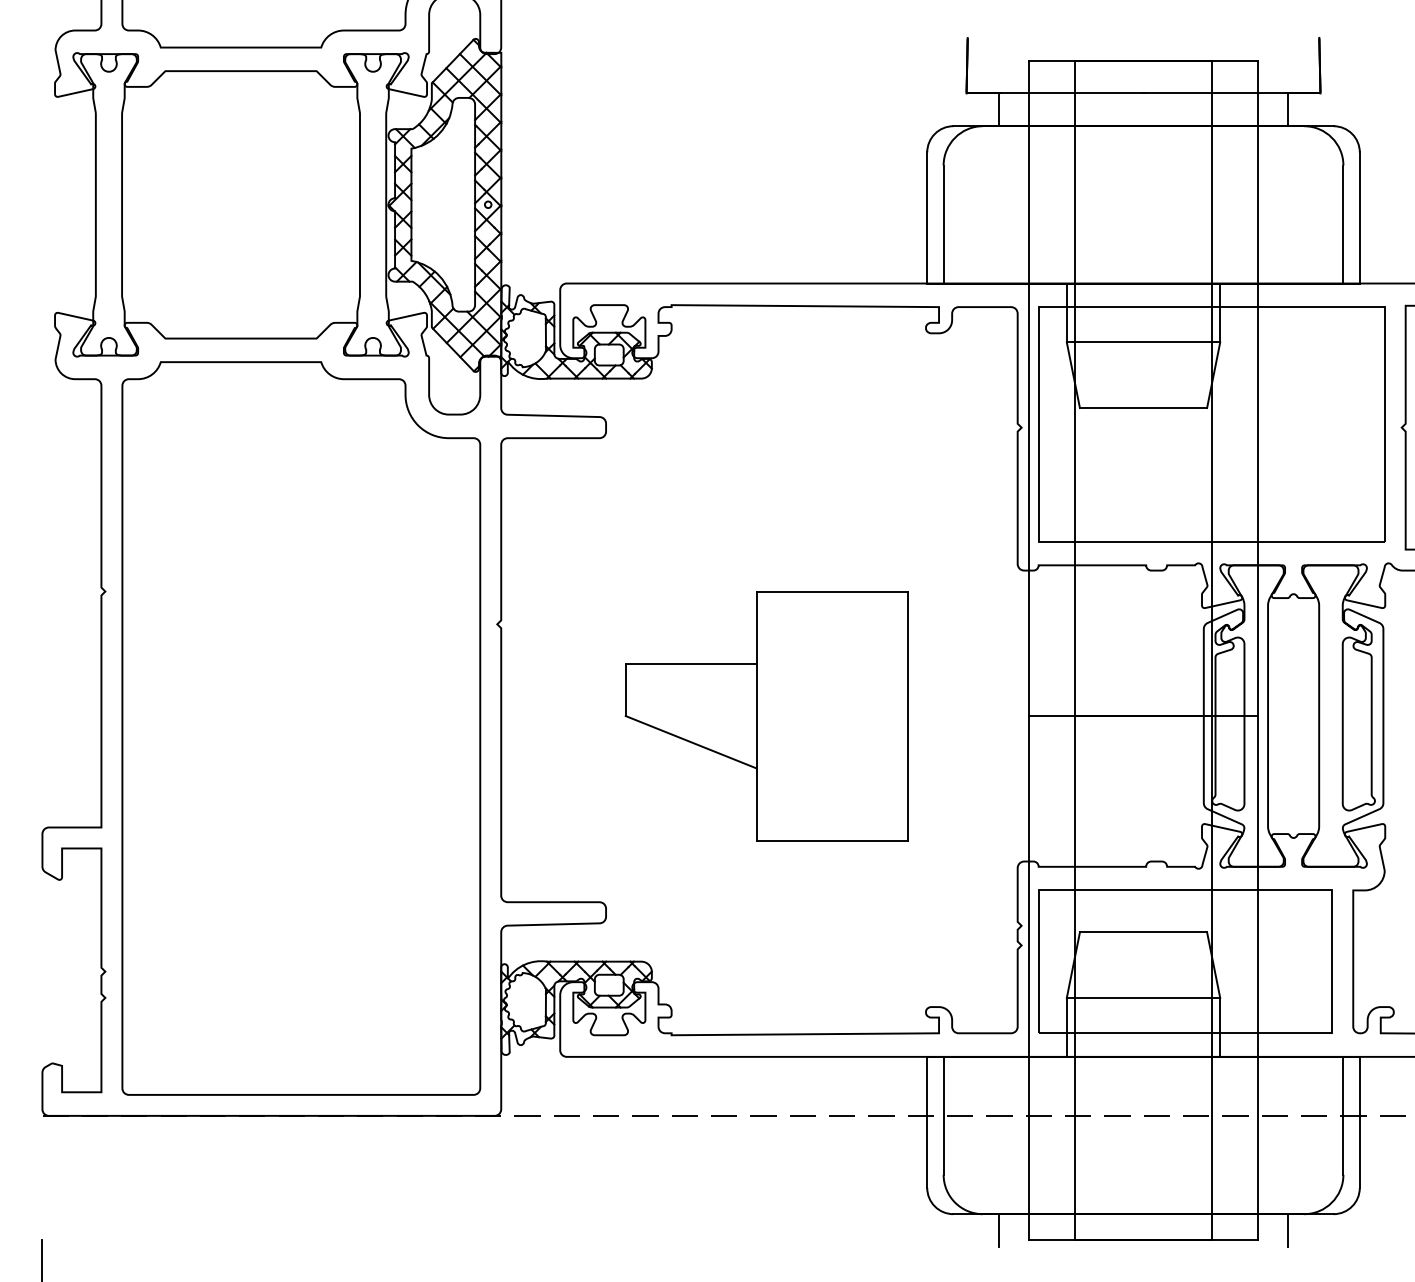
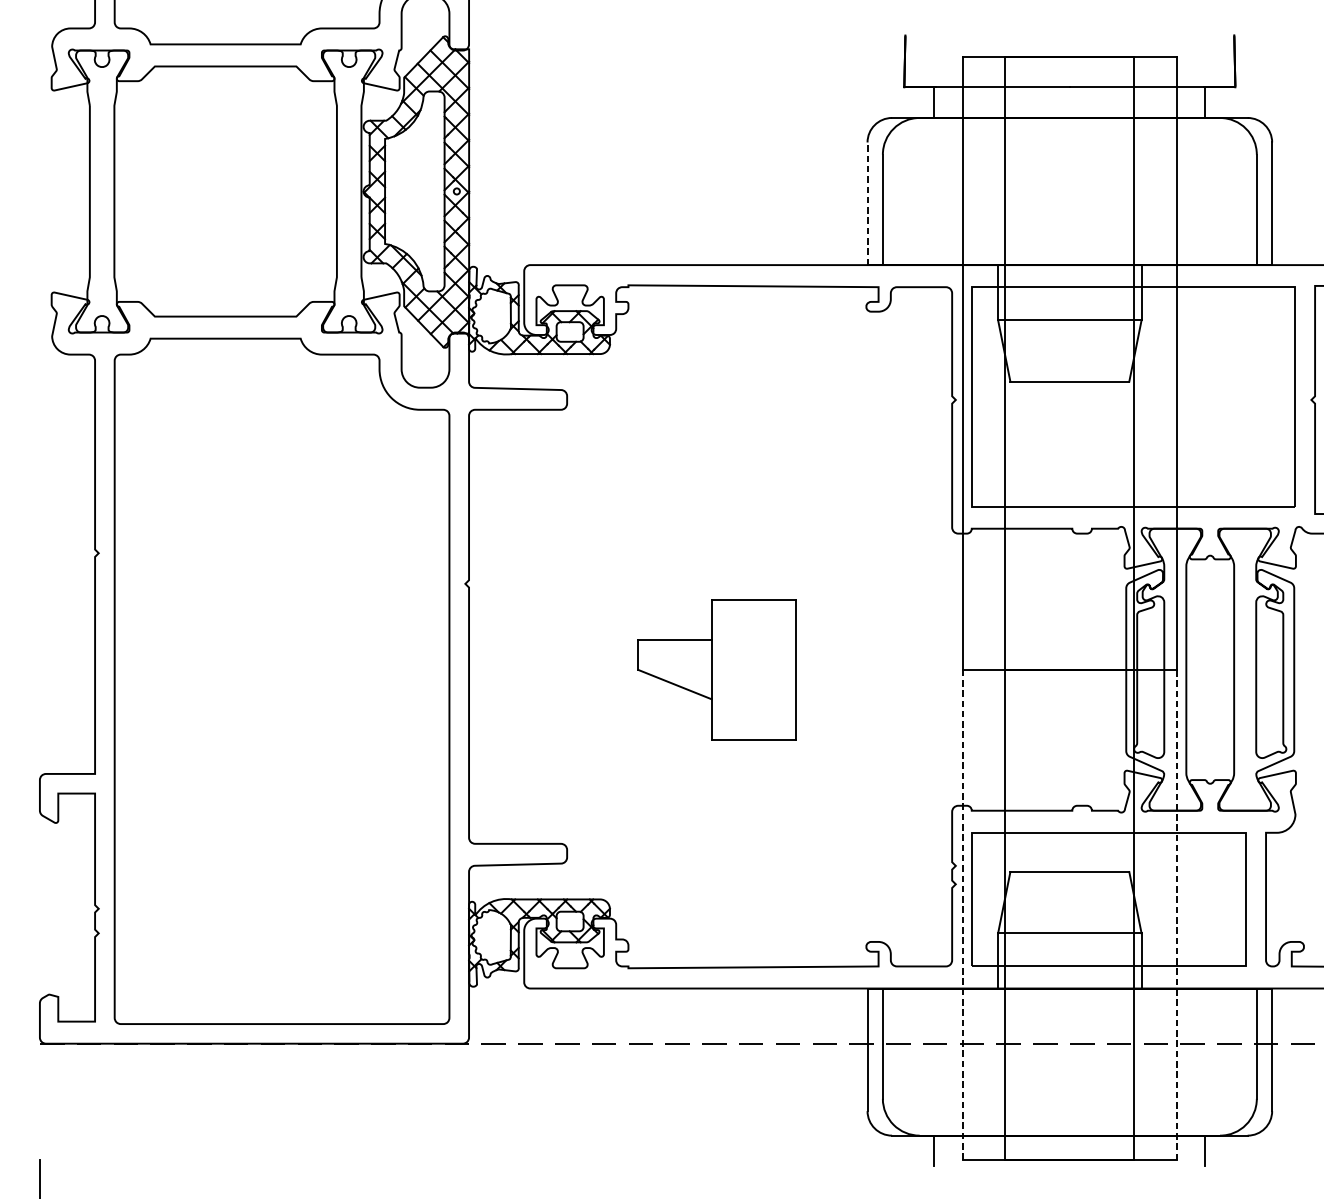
line: (927, 217) -> (867, 203), solid -> dashed
part: (766, 716) -> (717, 670), size x0.6
line: (1258, 977) -> (1177, 914), solid -> dashed
line: (1028, 978) -> (962, 915), solid -> dashed

